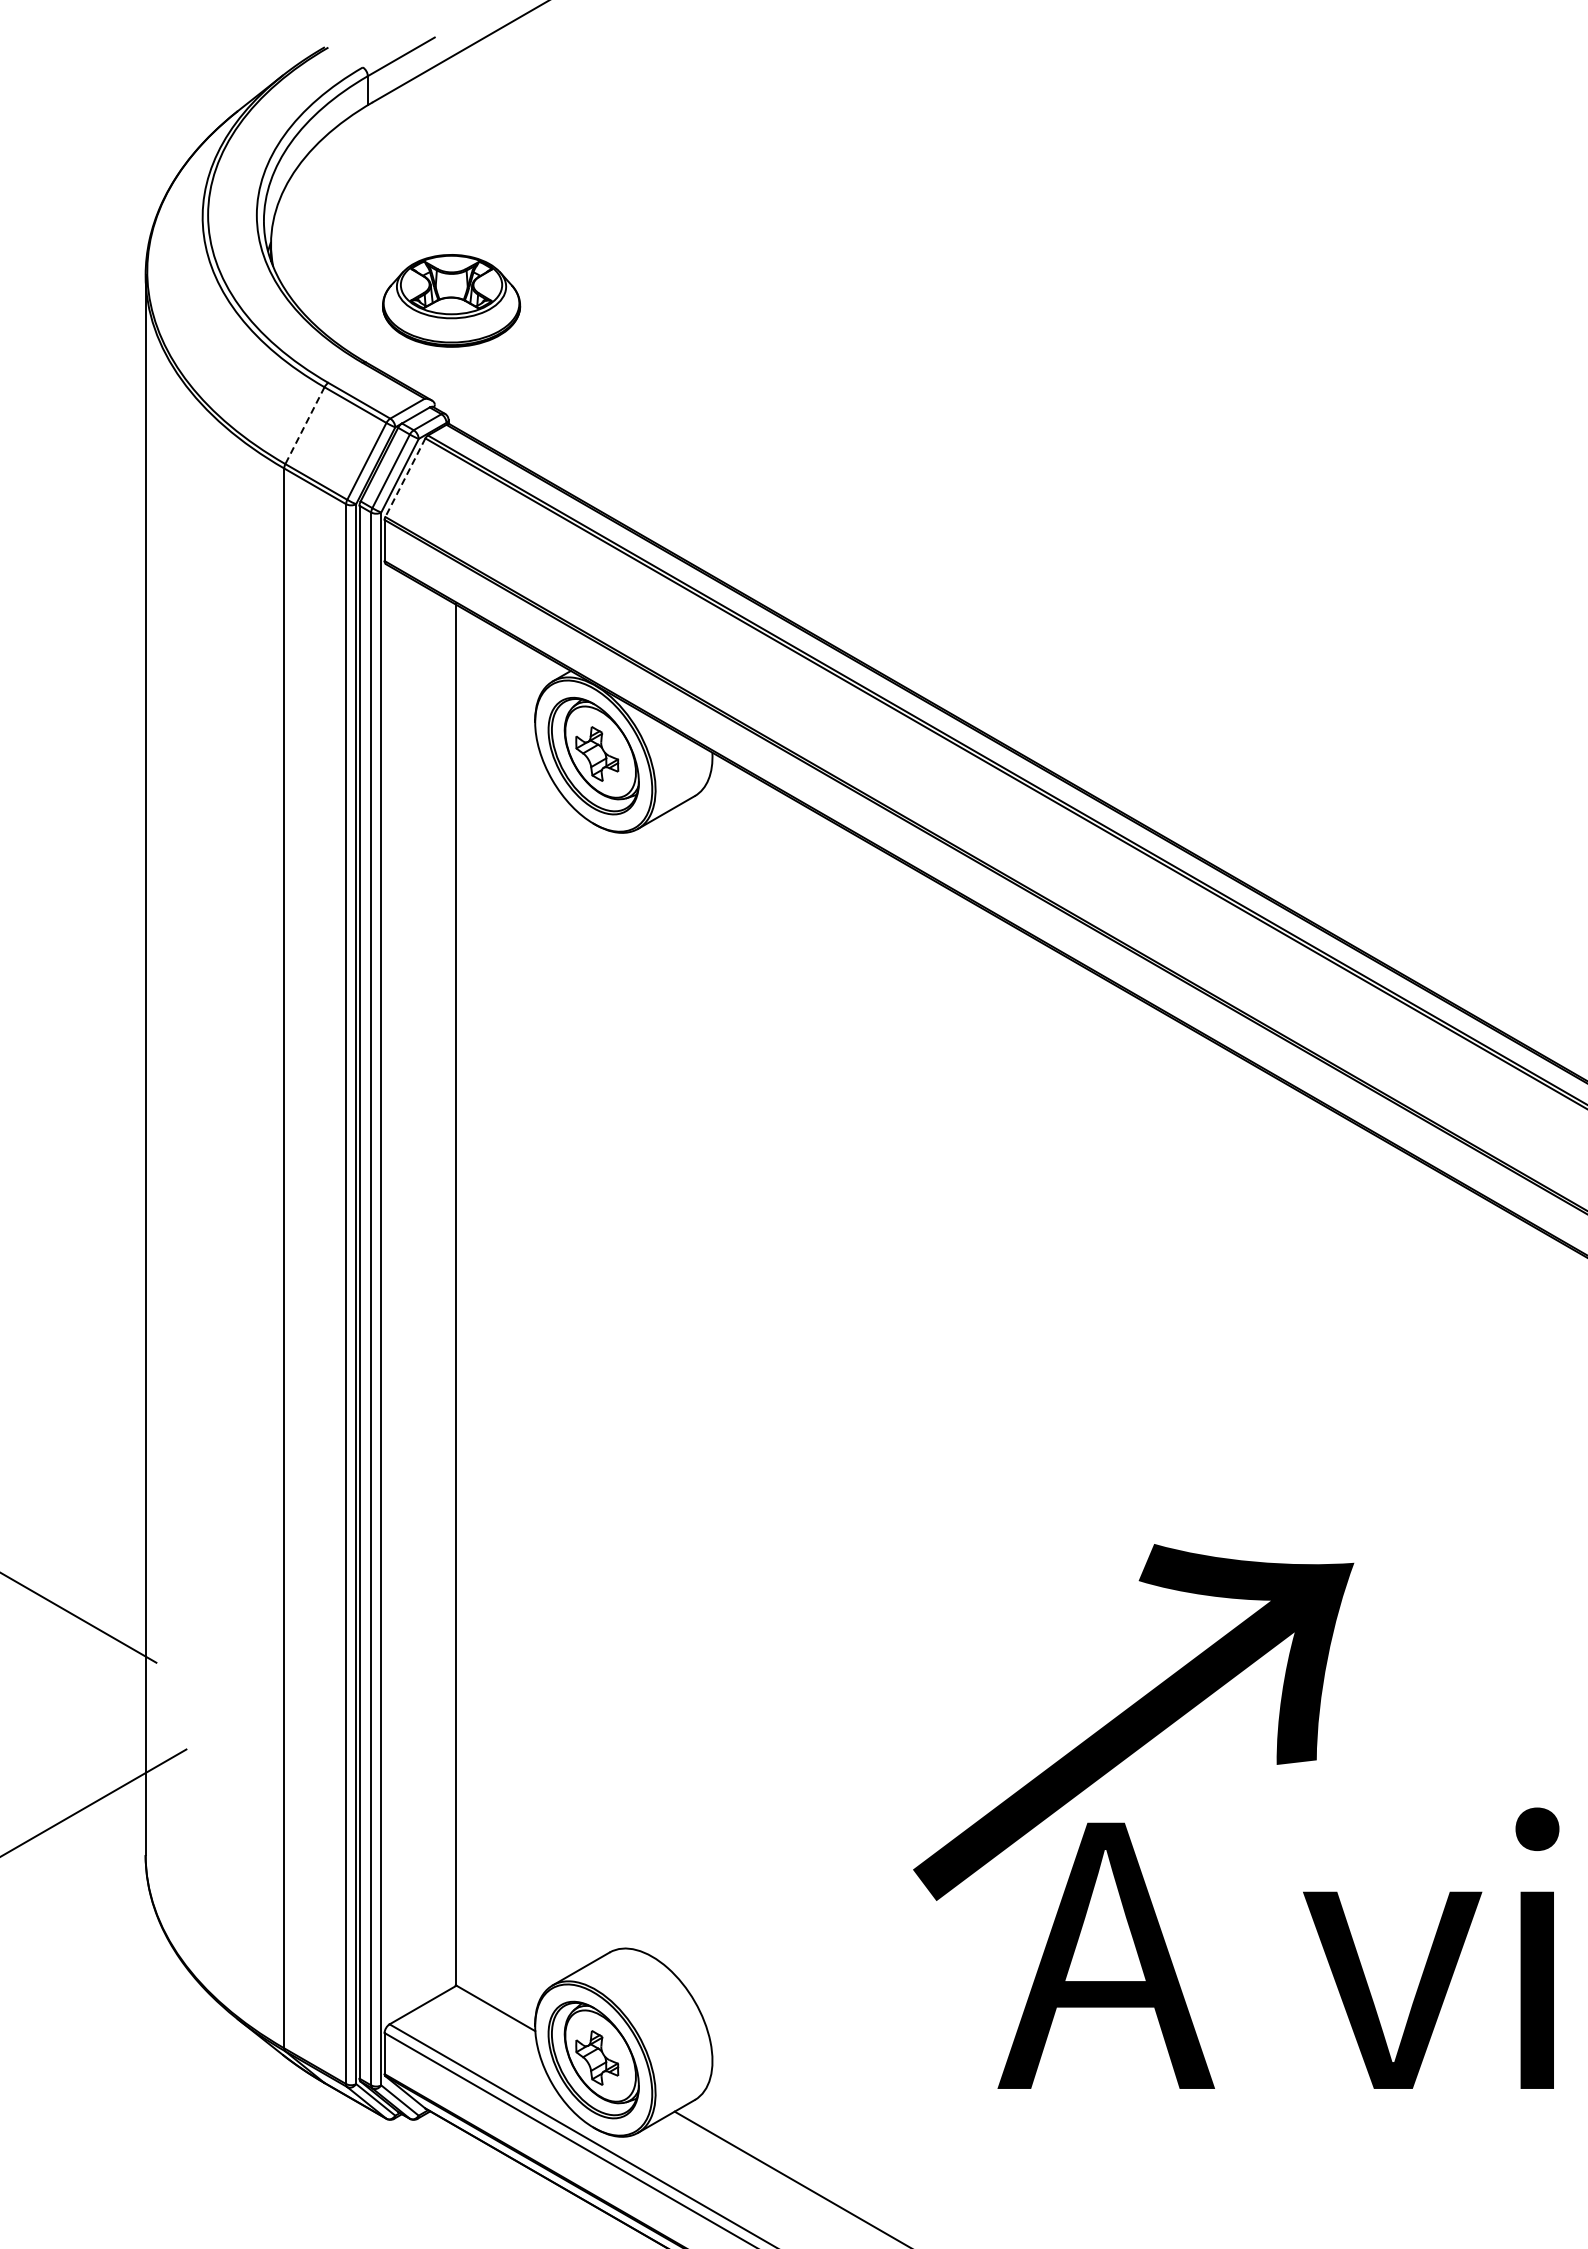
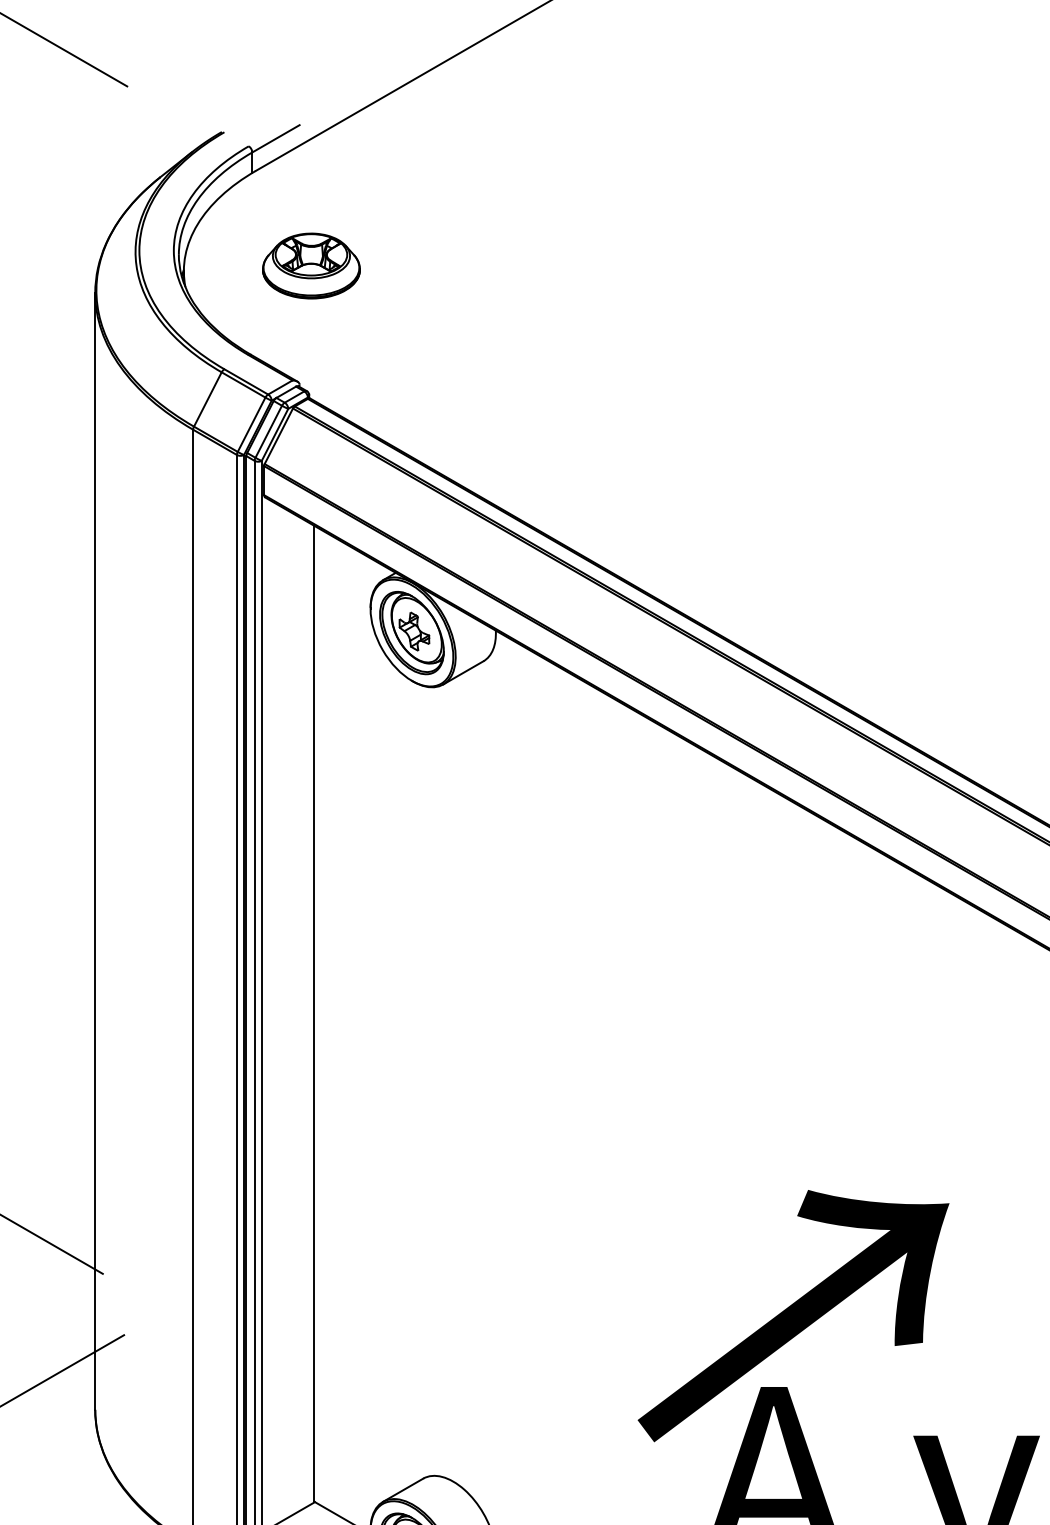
part: (451, 300) -> (311, 265), moved
line: (304, 426) -> (207, 400), dashed -> solid
line: (405, 478) -> (278, 436), dashed -> solid

